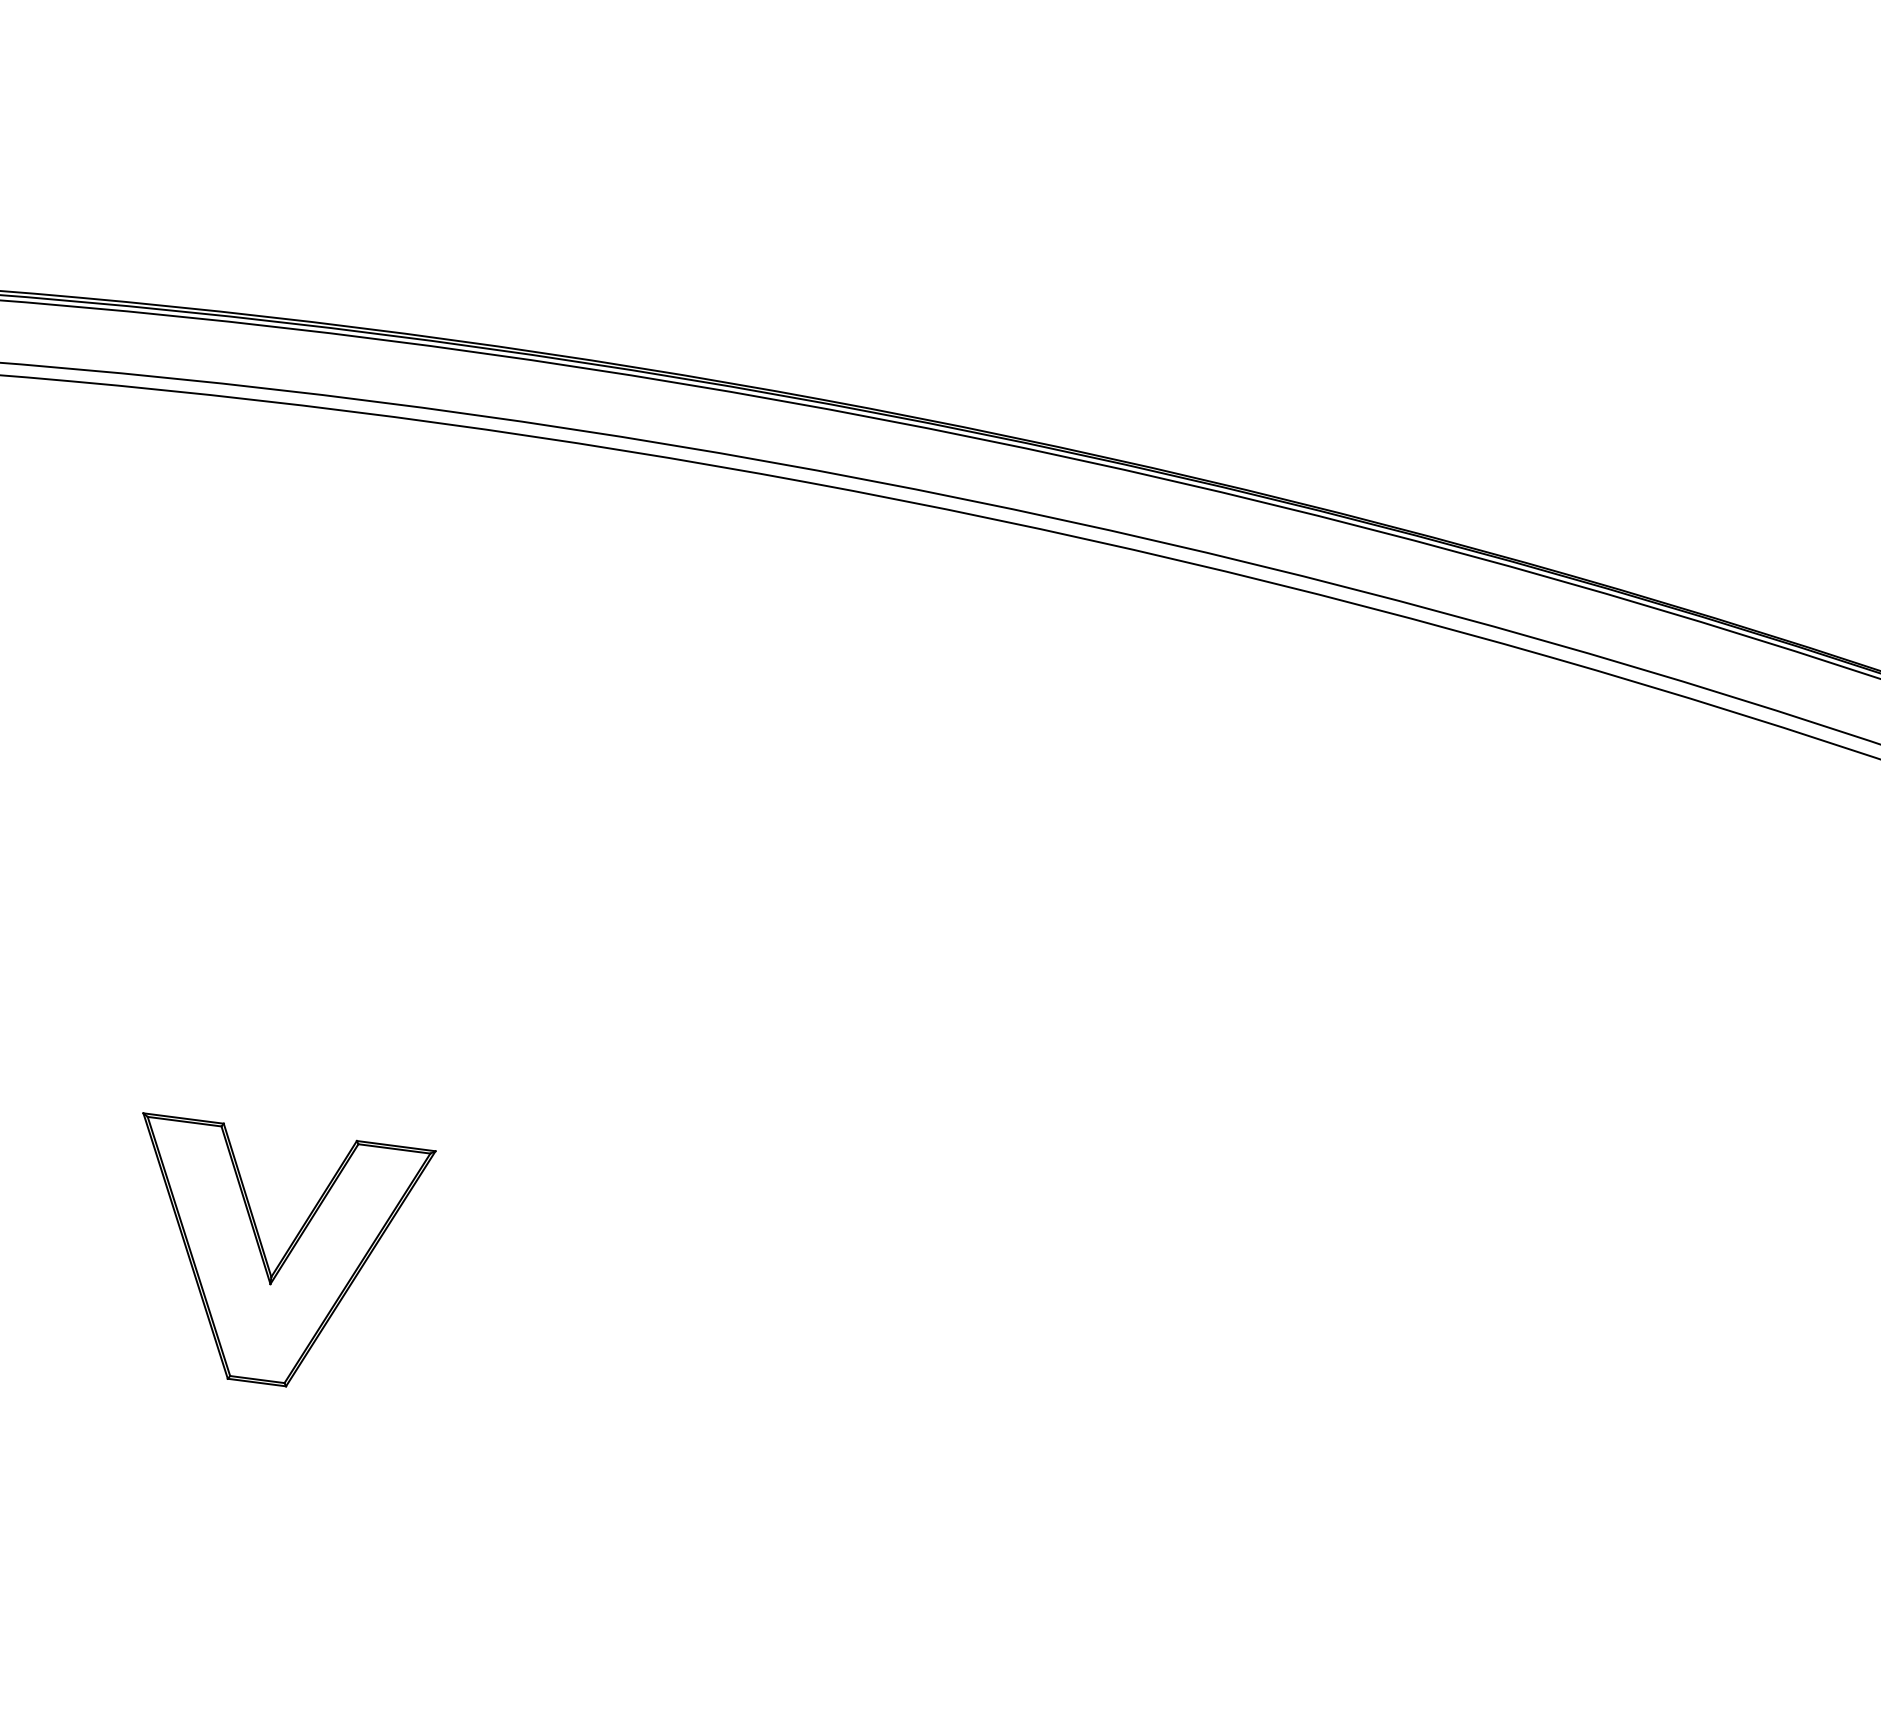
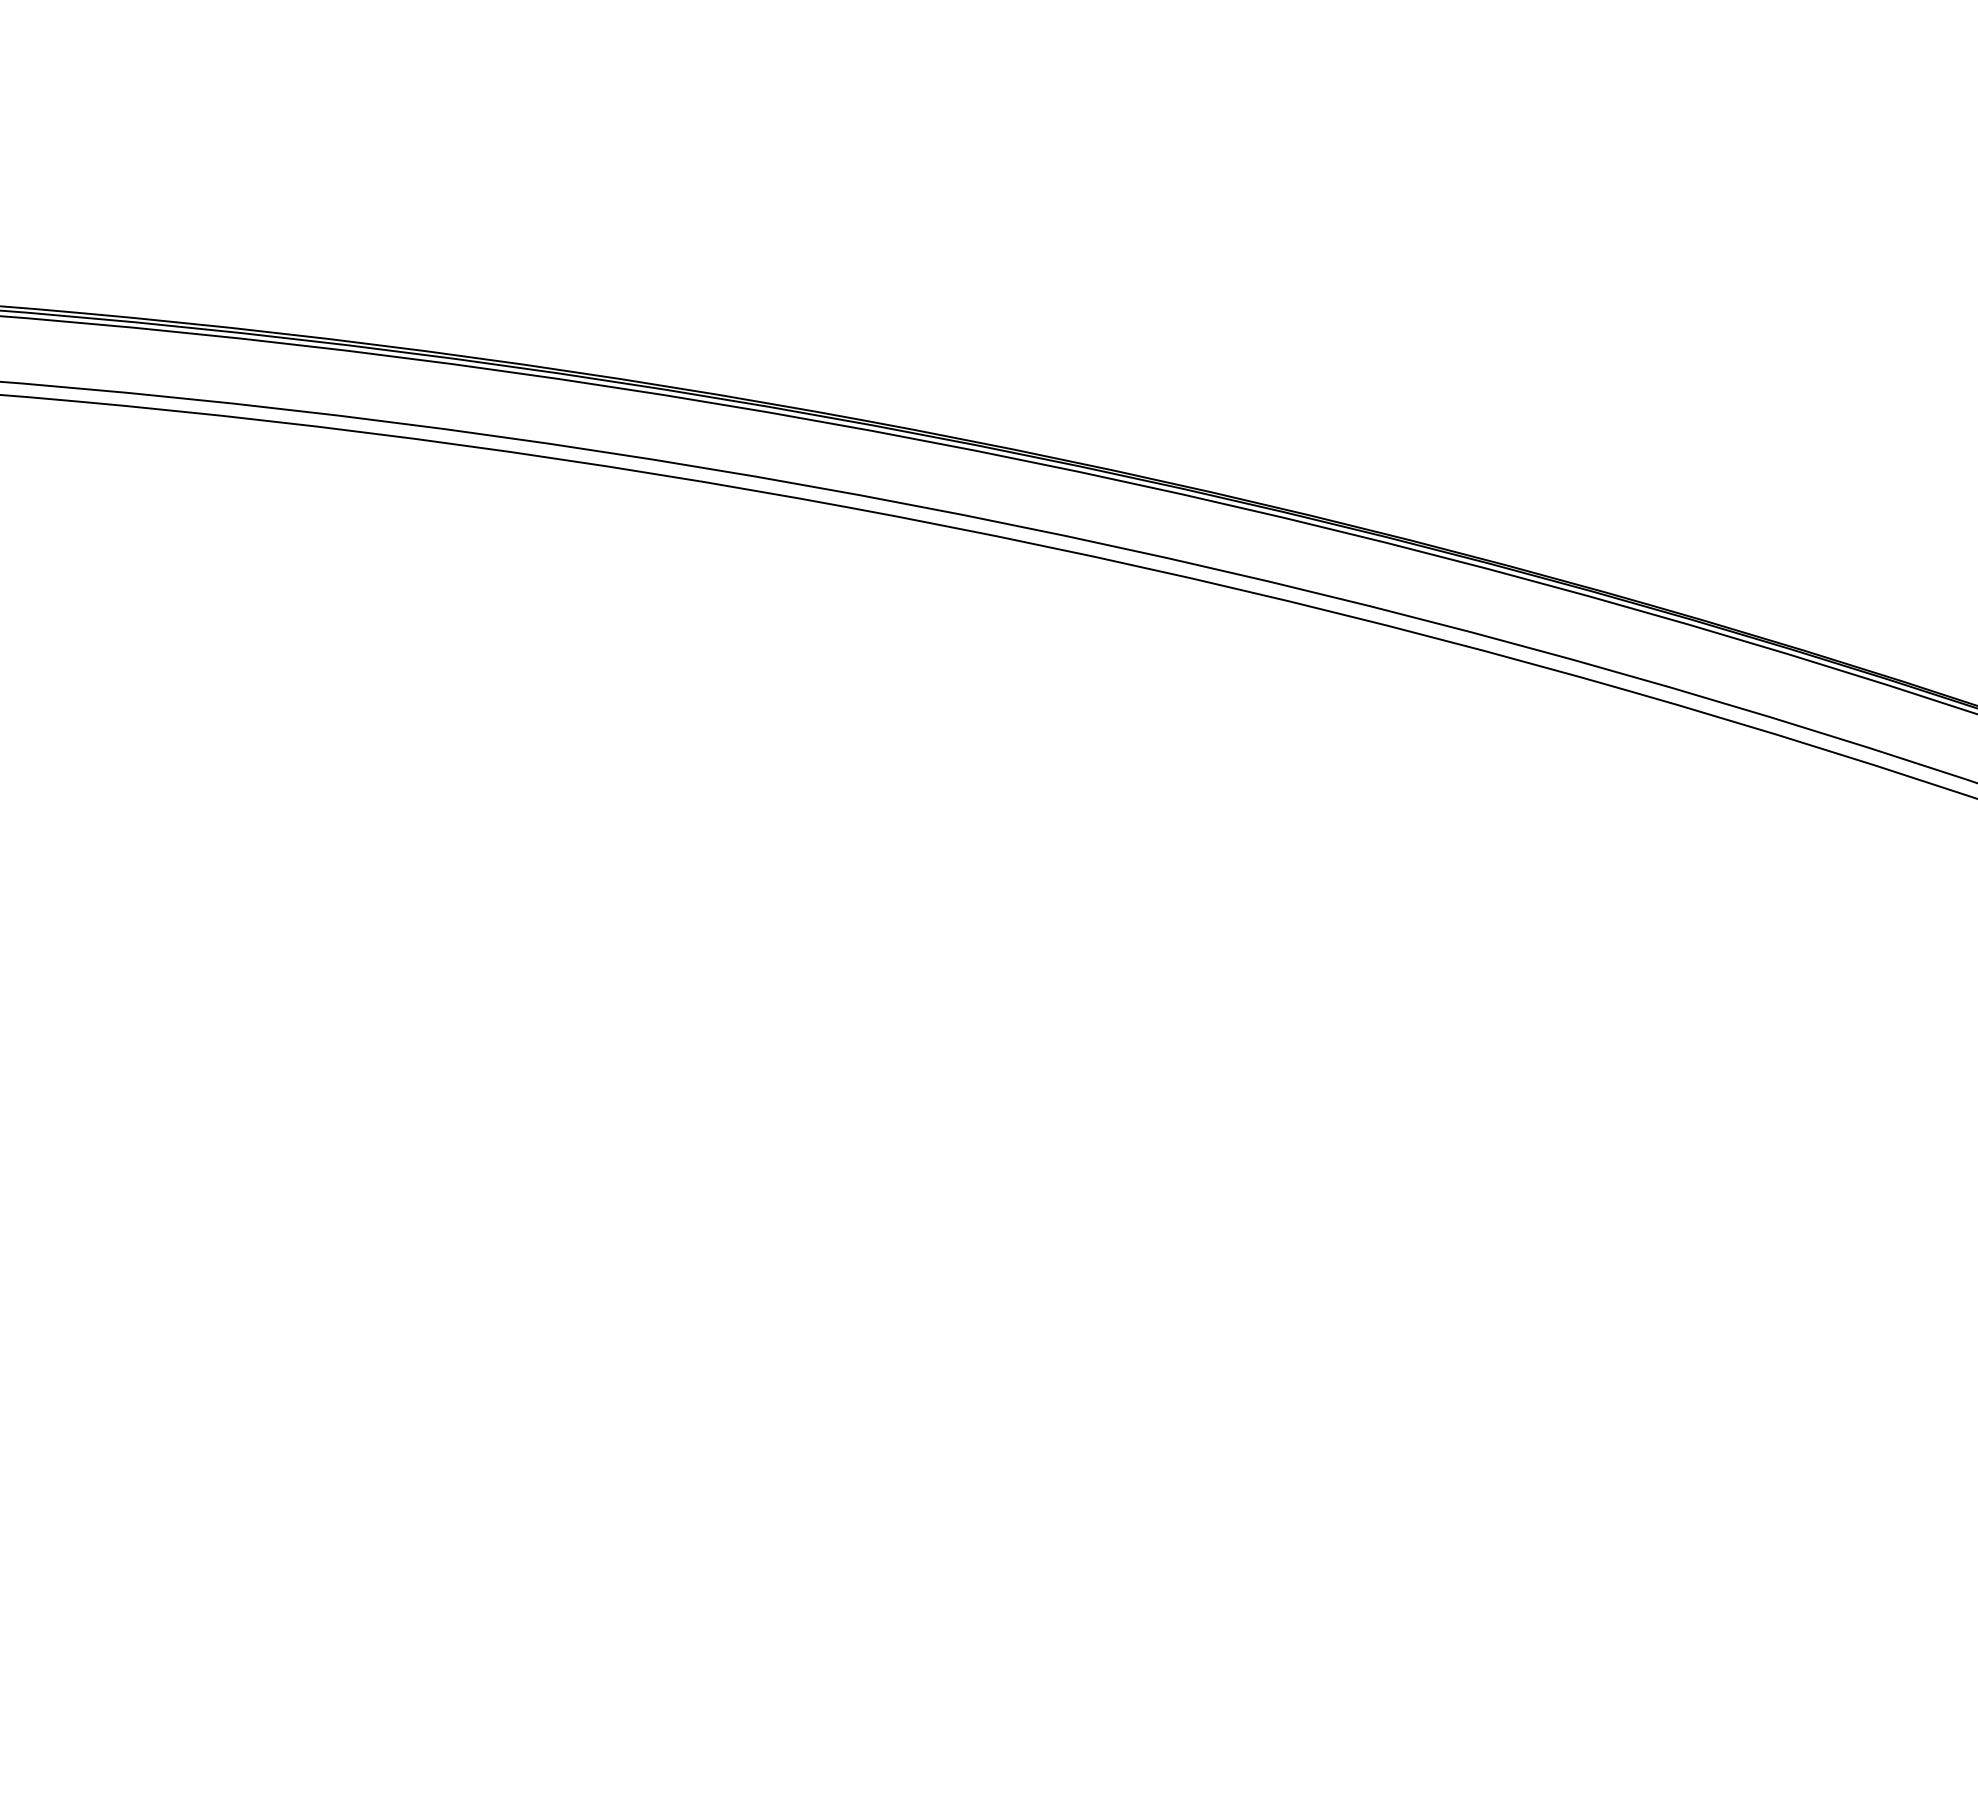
part: (289, 1249) -> (304, 1314), removed

